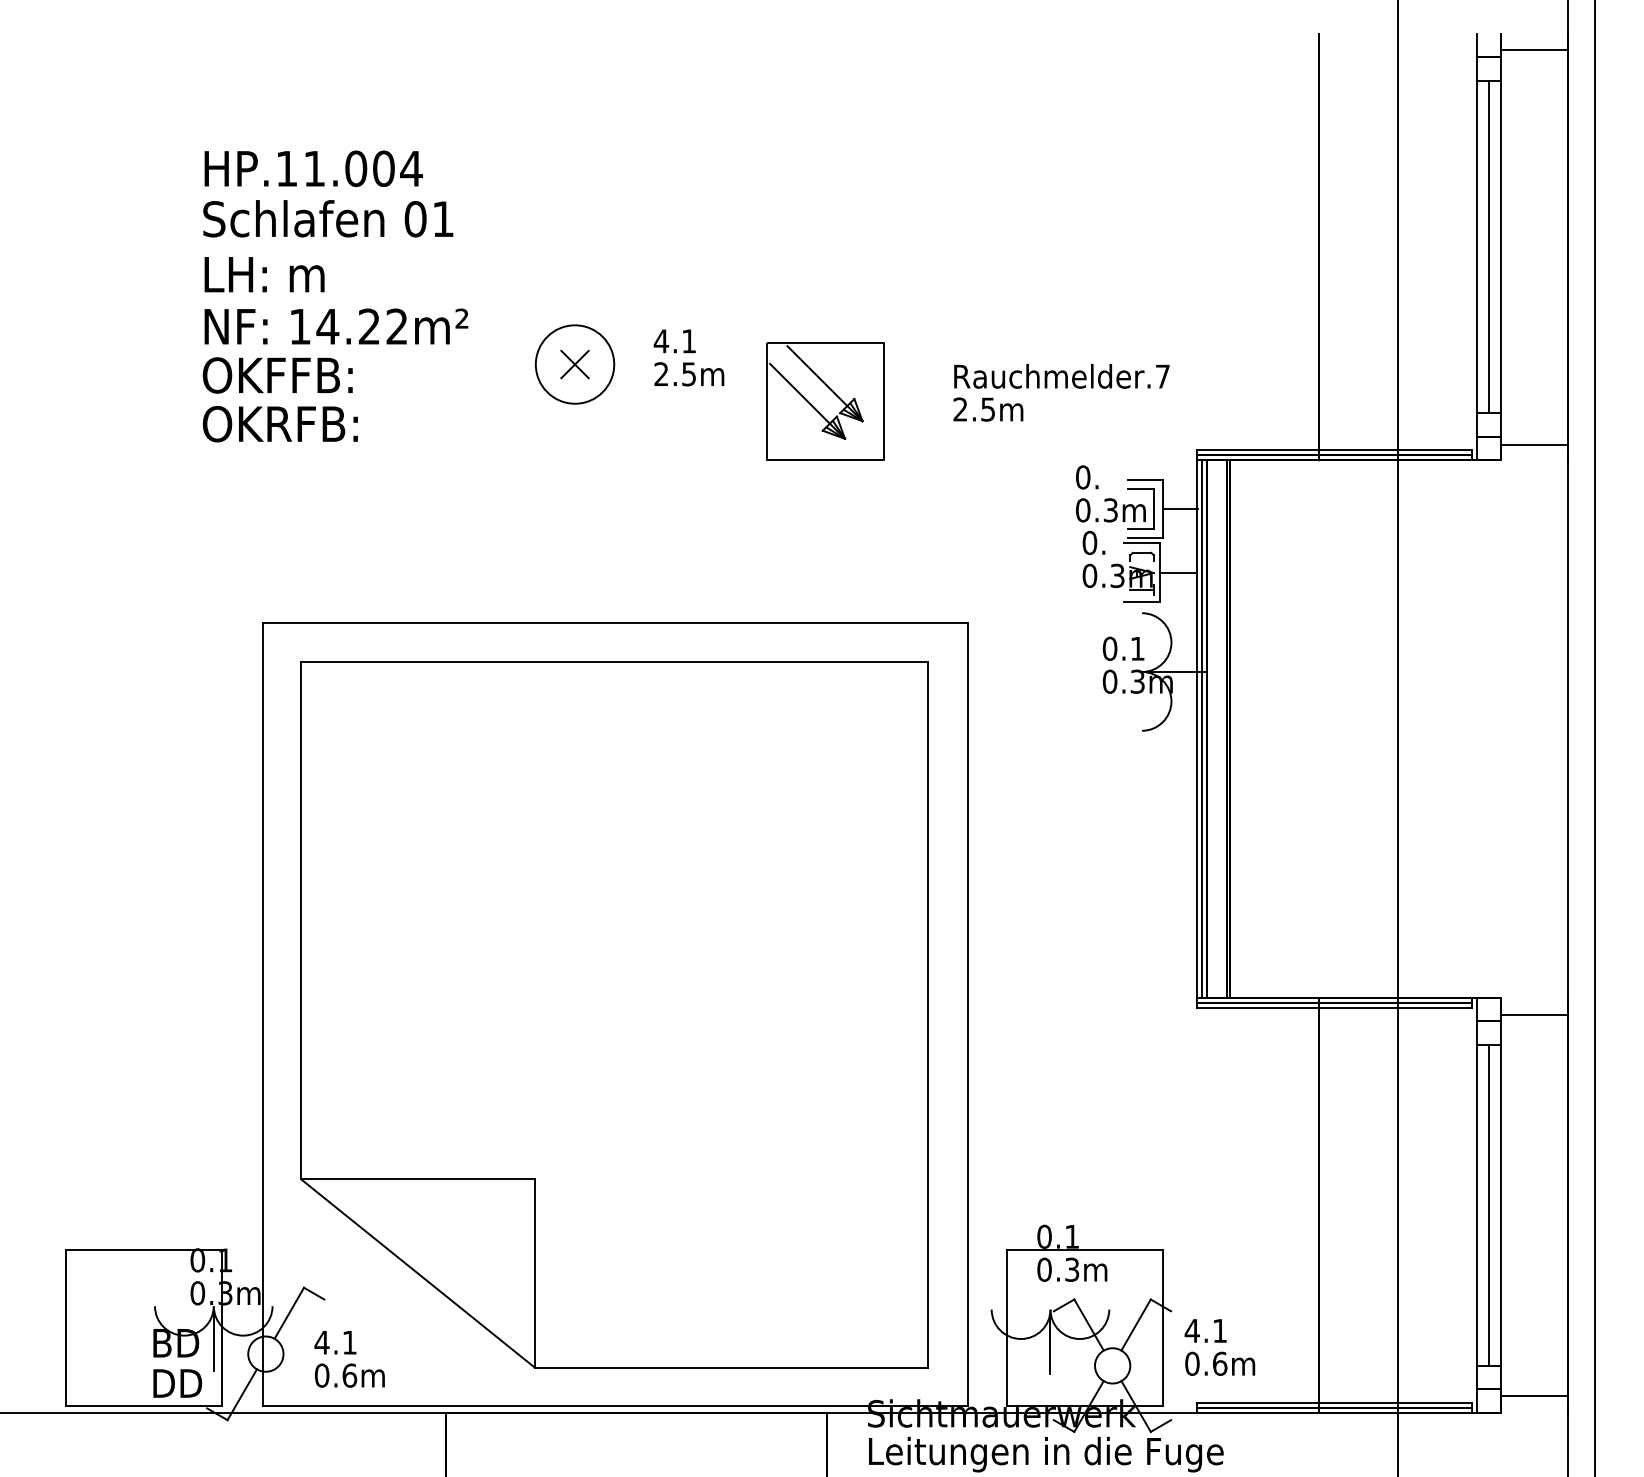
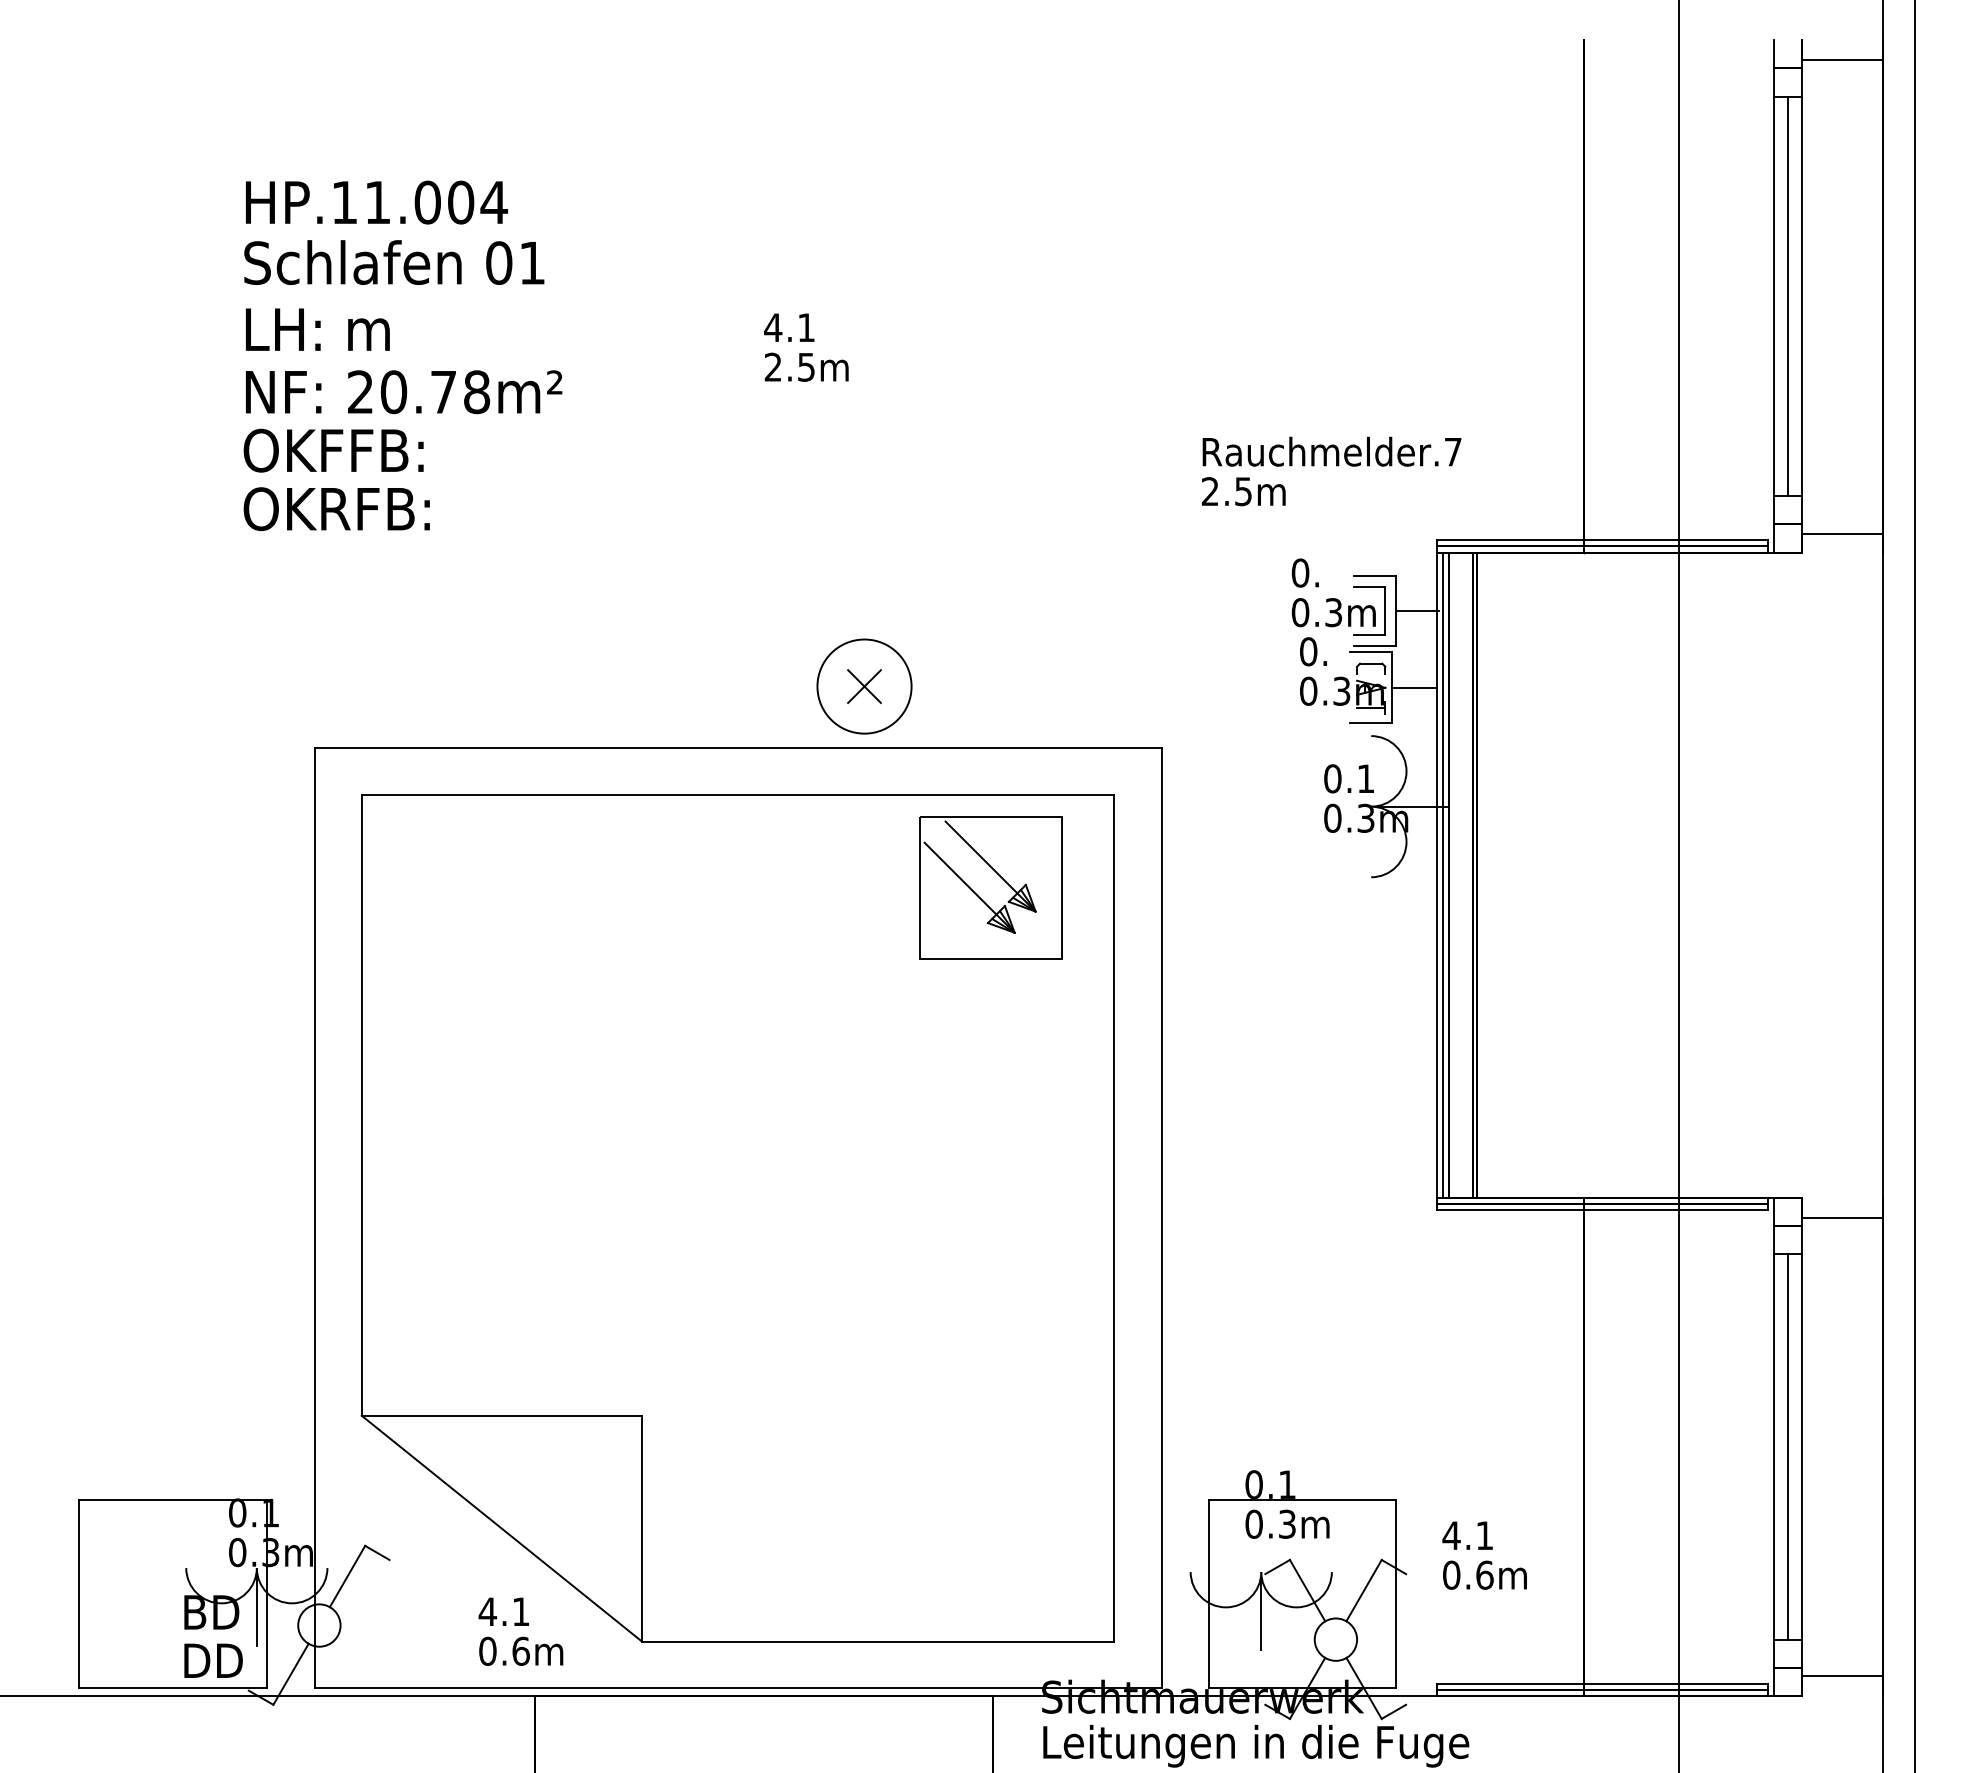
text: (349, 326) -> (419, 392), 14.22m² -> 20.78m²
text: (689, 357) -> (806, 347), moved
part: (575, 364) -> (864, 686), moved
text: (1061, 392) -> (1331, 471), moved
part: (824, 401) -> (990, 887), moved
text: (1219, 1347) -> (1484, 1555), moved
text: (349, 1359) -> (520, 1631), moved

